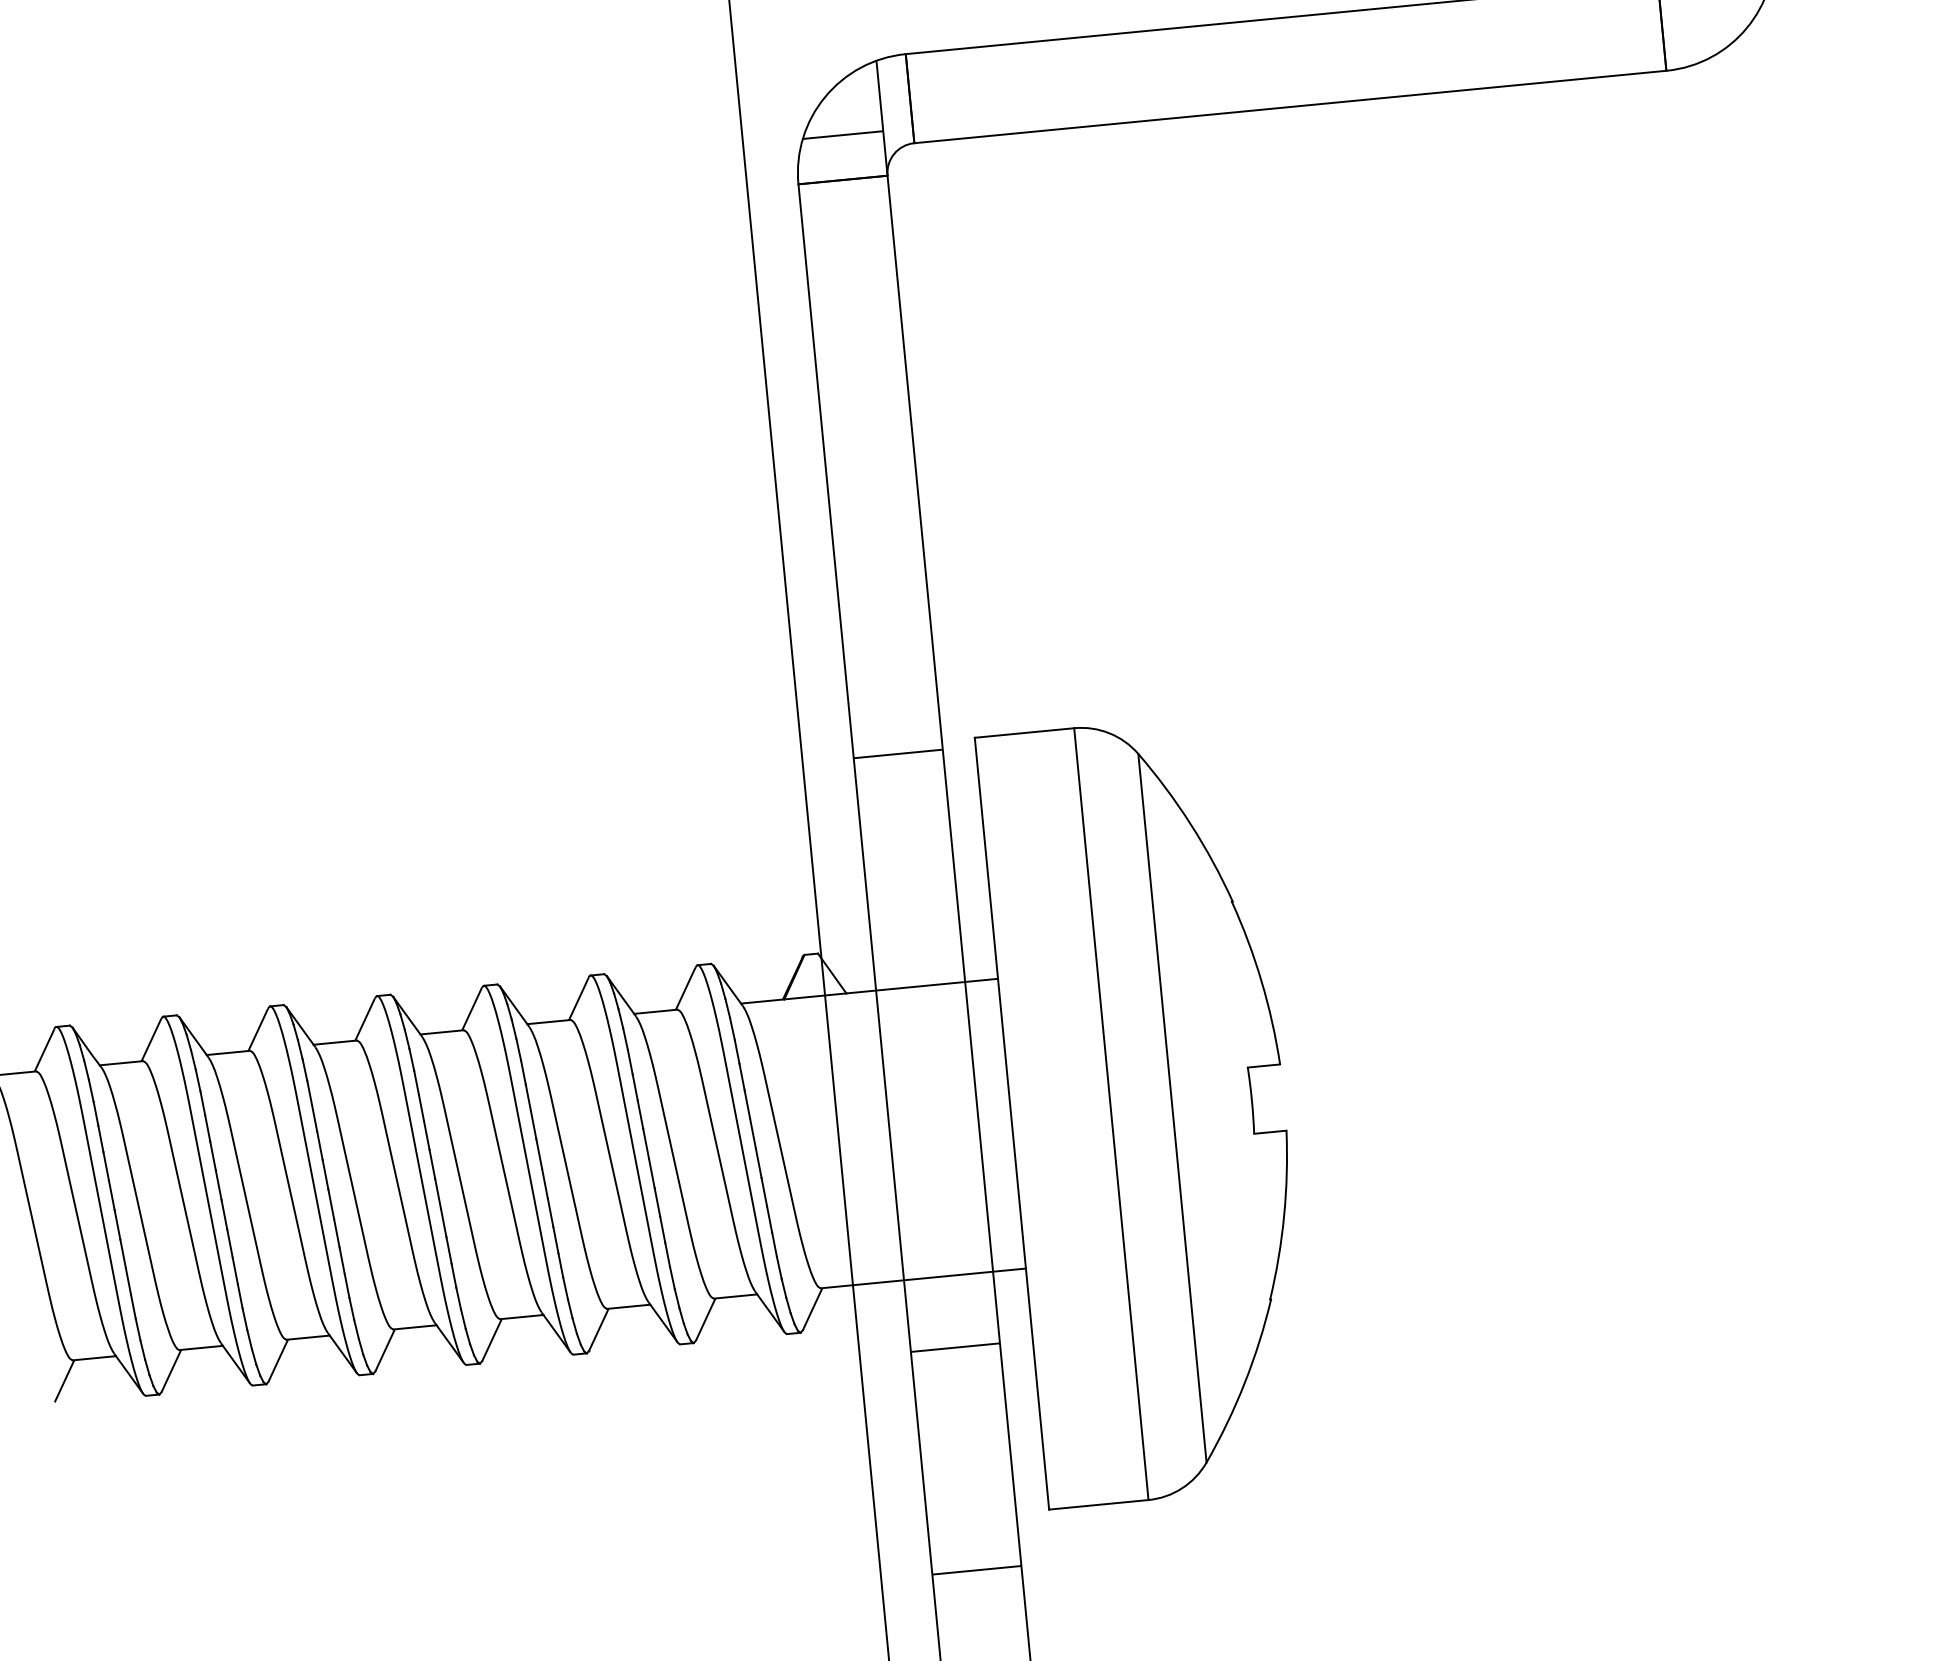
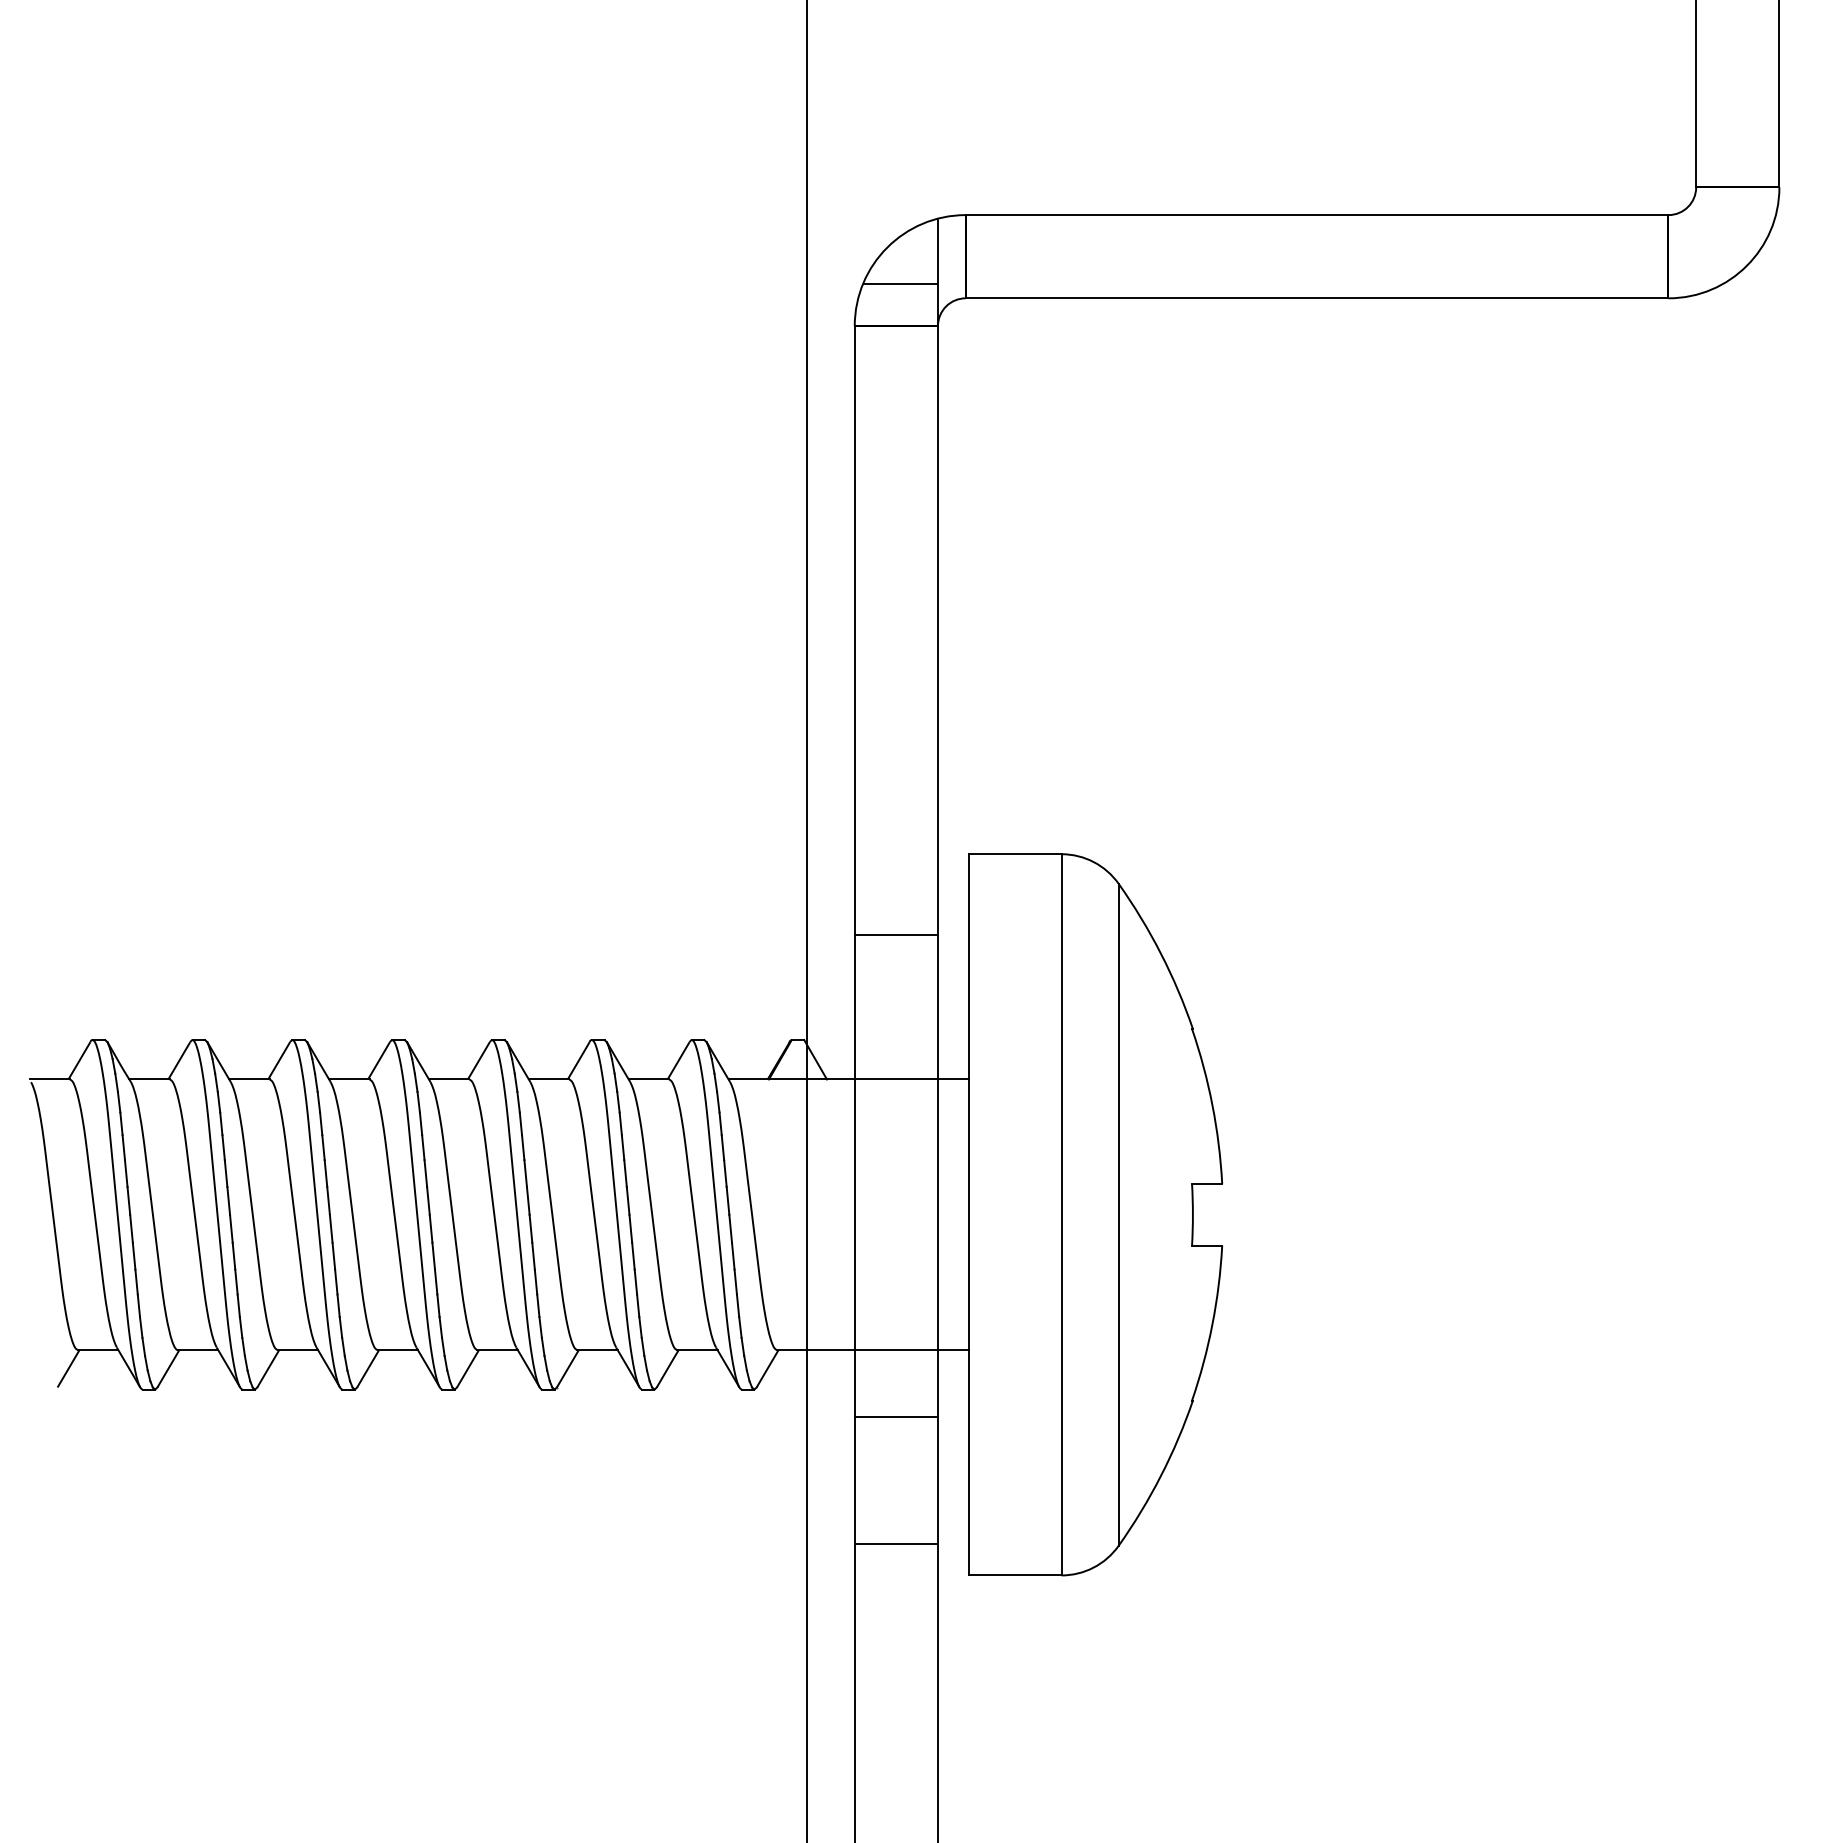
line: (897, 754) -> (895, 935), moved
line: (975, 1570) -> (895, 1544), moved

